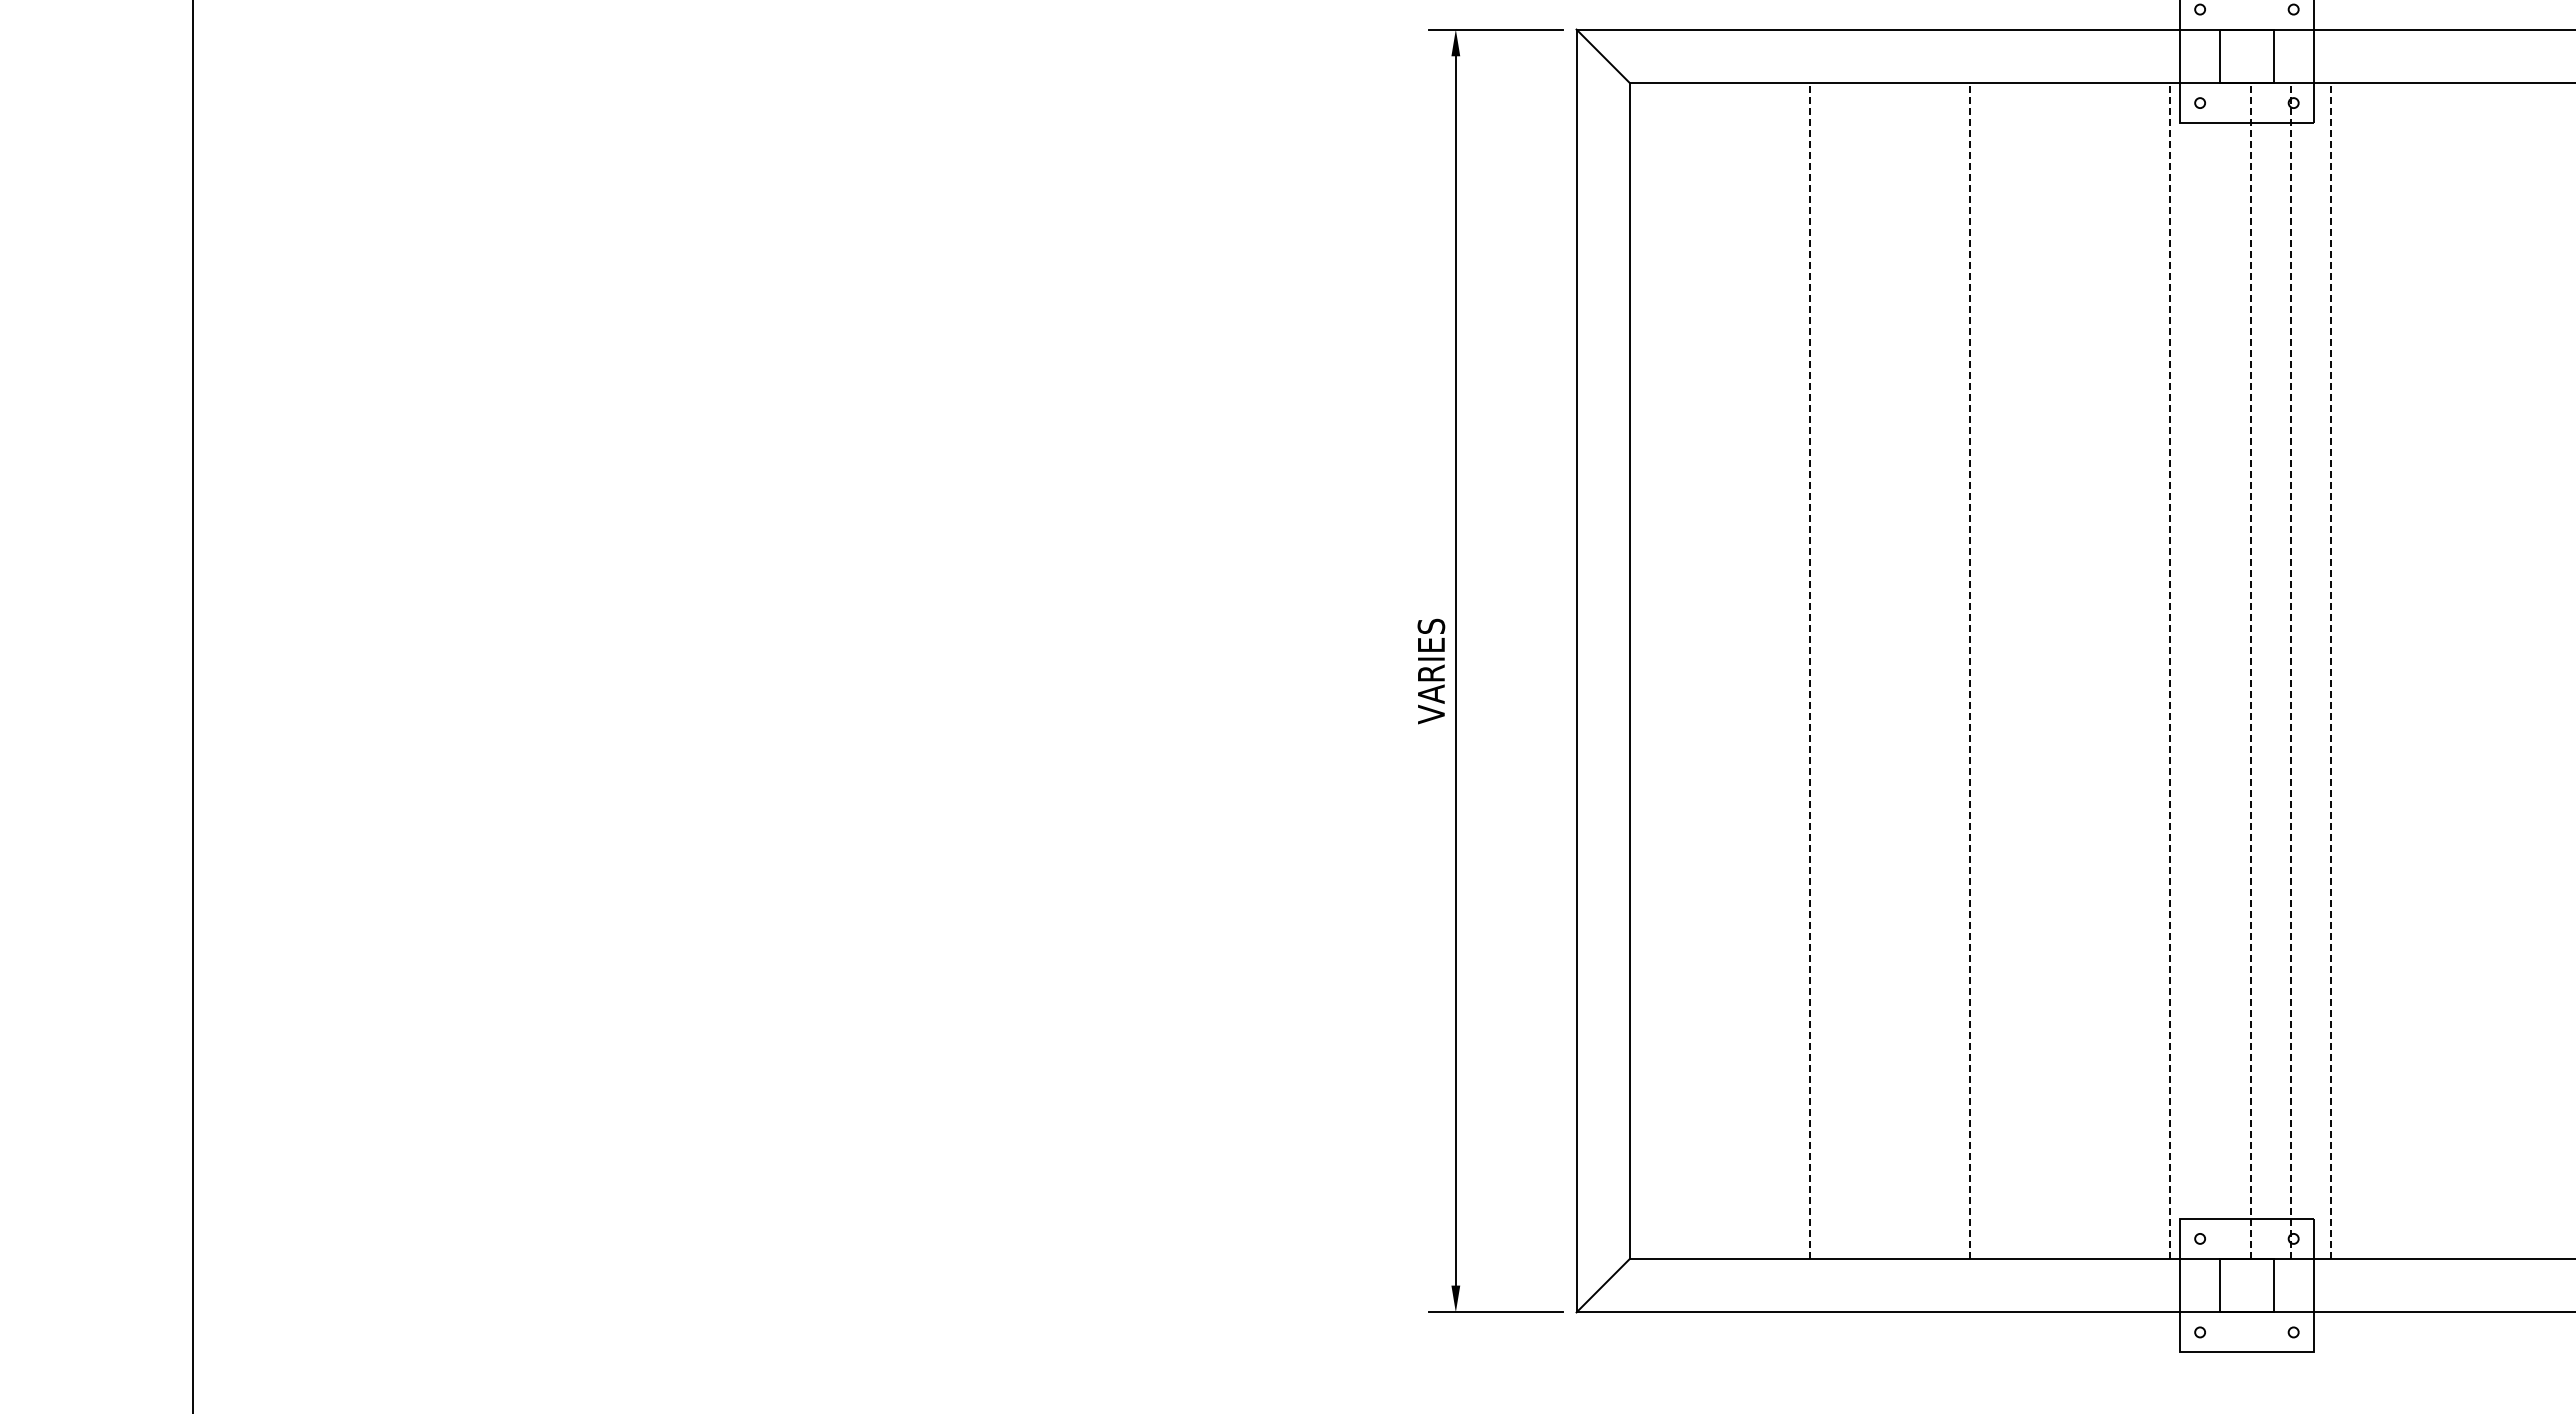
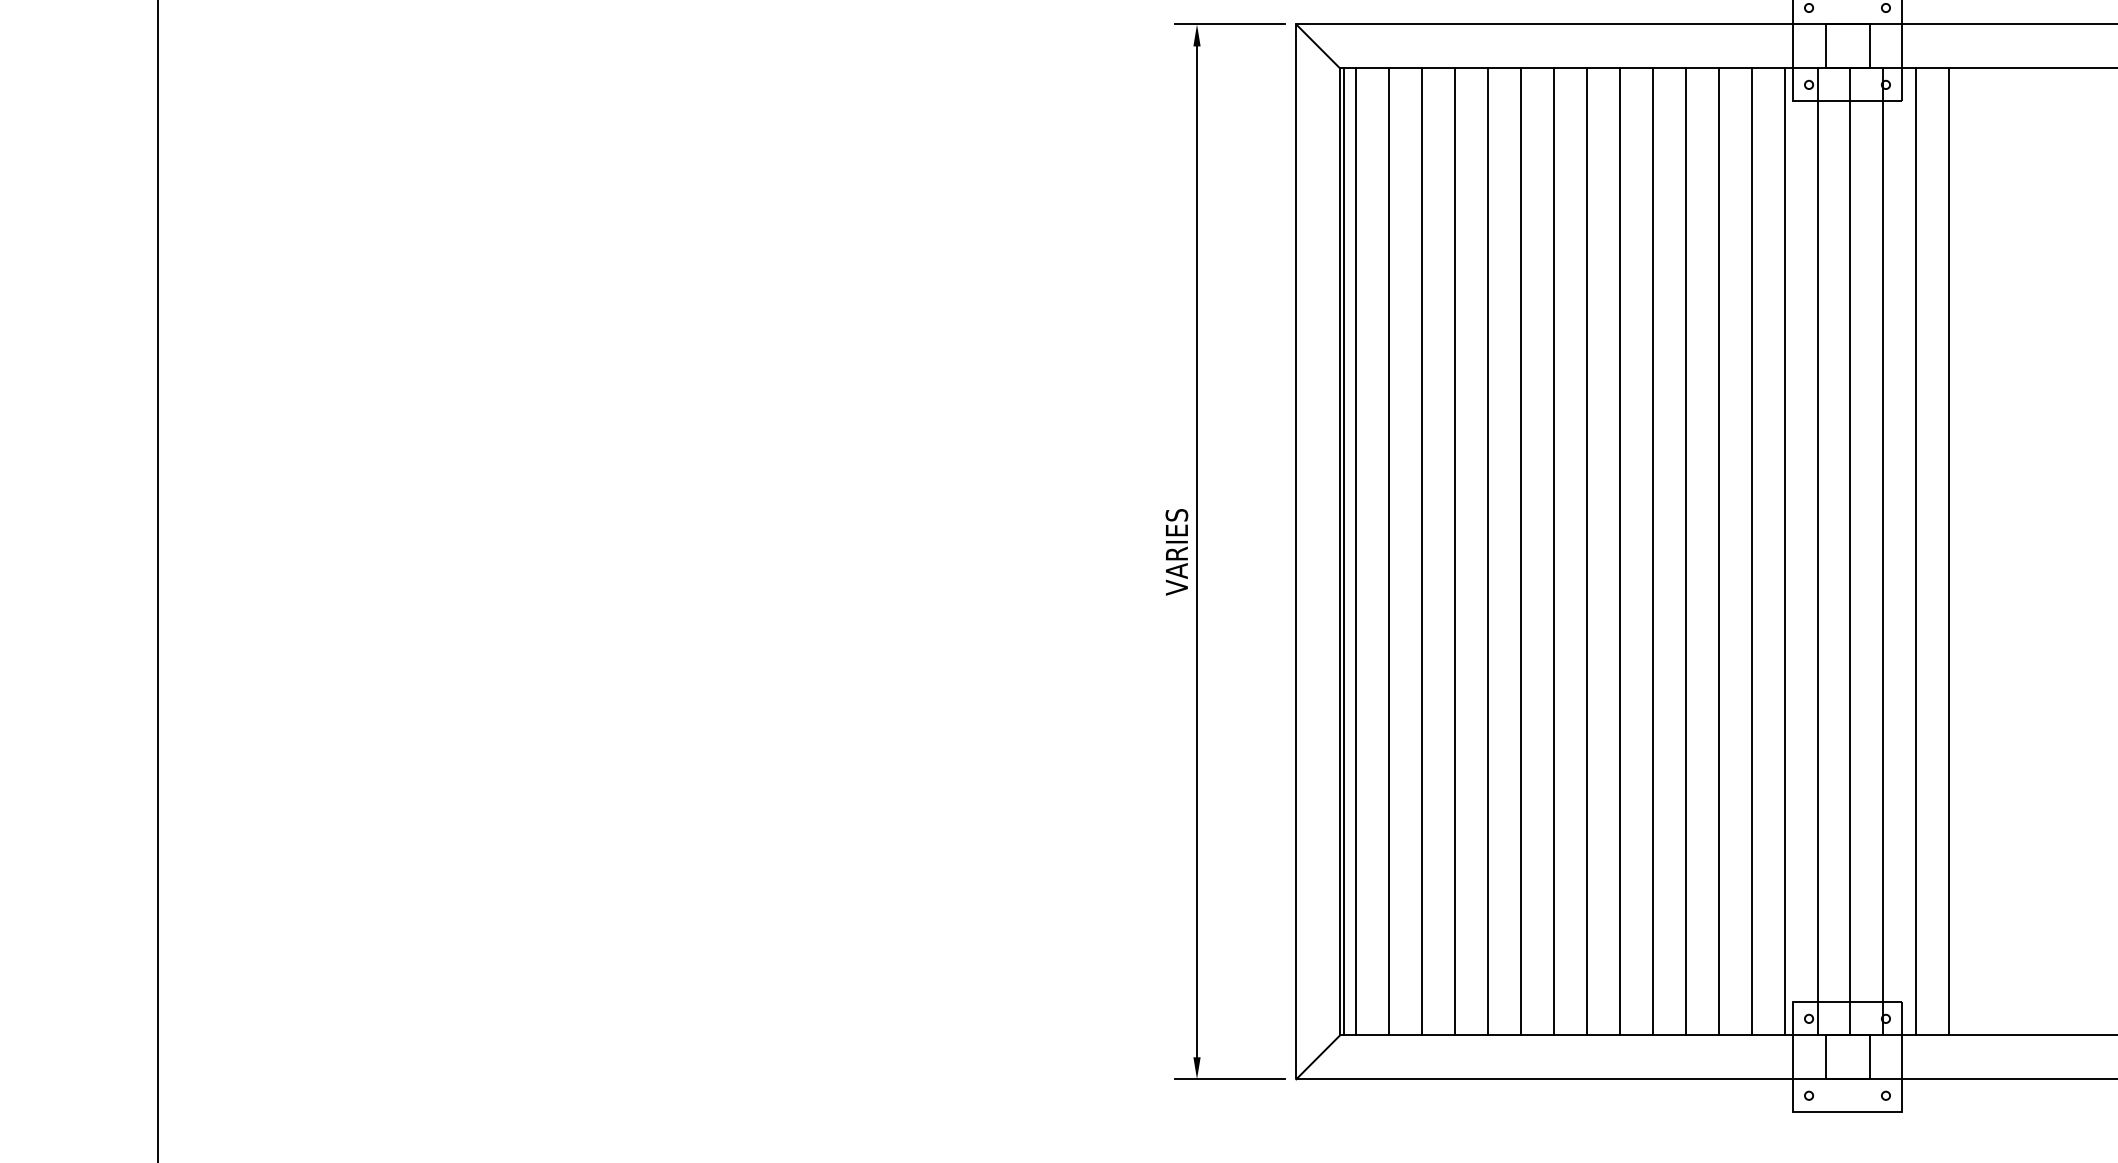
line: (1634, 670) -> (1343, 551), added
line: (1649, 670) -> (1356, 551), added
line: (1689, 670) -> (1389, 551), added
line: (1729, 670) -> (1422, 551), added
line: (1769, 670) -> (1454, 551), added
line: (1849, 670) -> (1520, 551), added
line: (1890, 670) -> (1554, 551), added
line: (1930, 670) -> (1587, 551), added
line: (2010, 670) -> (1653, 551), added
line: (2050, 670) -> (1686, 551), added
line: (2090, 670) -> (1718, 551), added
line: (2130, 670) -> (1751, 551), added
line: (2210, 670) -> (1817, 551), added
line: (2370, 670) -> (1949, 551), added
line: (1809, 671) -> (1487, 552), dashed -> solid
line: (1970, 671) -> (1620, 552), dashed -> solid
line: (2170, 671) -> (1784, 552), dashed -> solid
line: (2250, 671) -> (1850, 552), dashed -> solid
line: (2290, 671) -> (1883, 552), dashed -> solid
line: (2330, 671) -> (1916, 552), dashed -> solid

